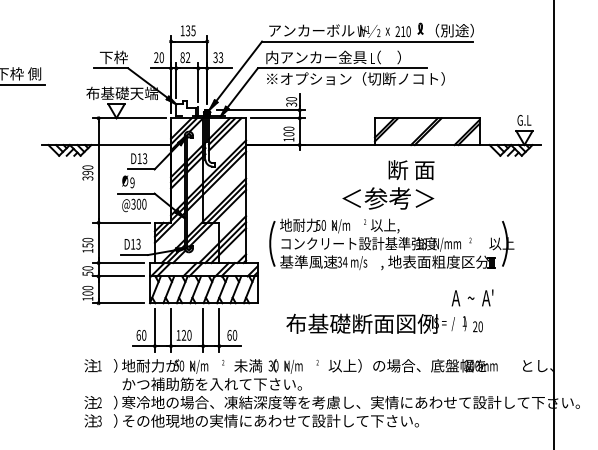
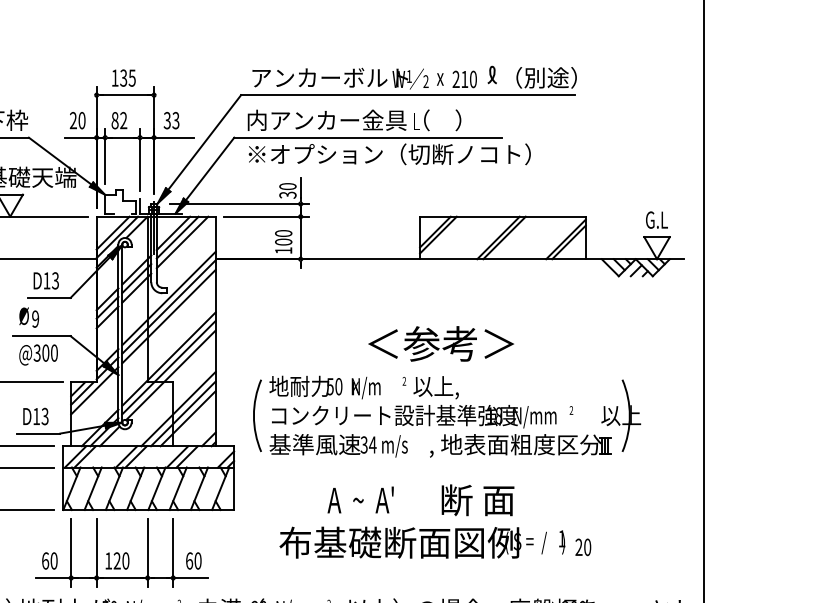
text: (411, 170) -> (477, 500), moved
text: (472, 297) -> (360, 499), moved

